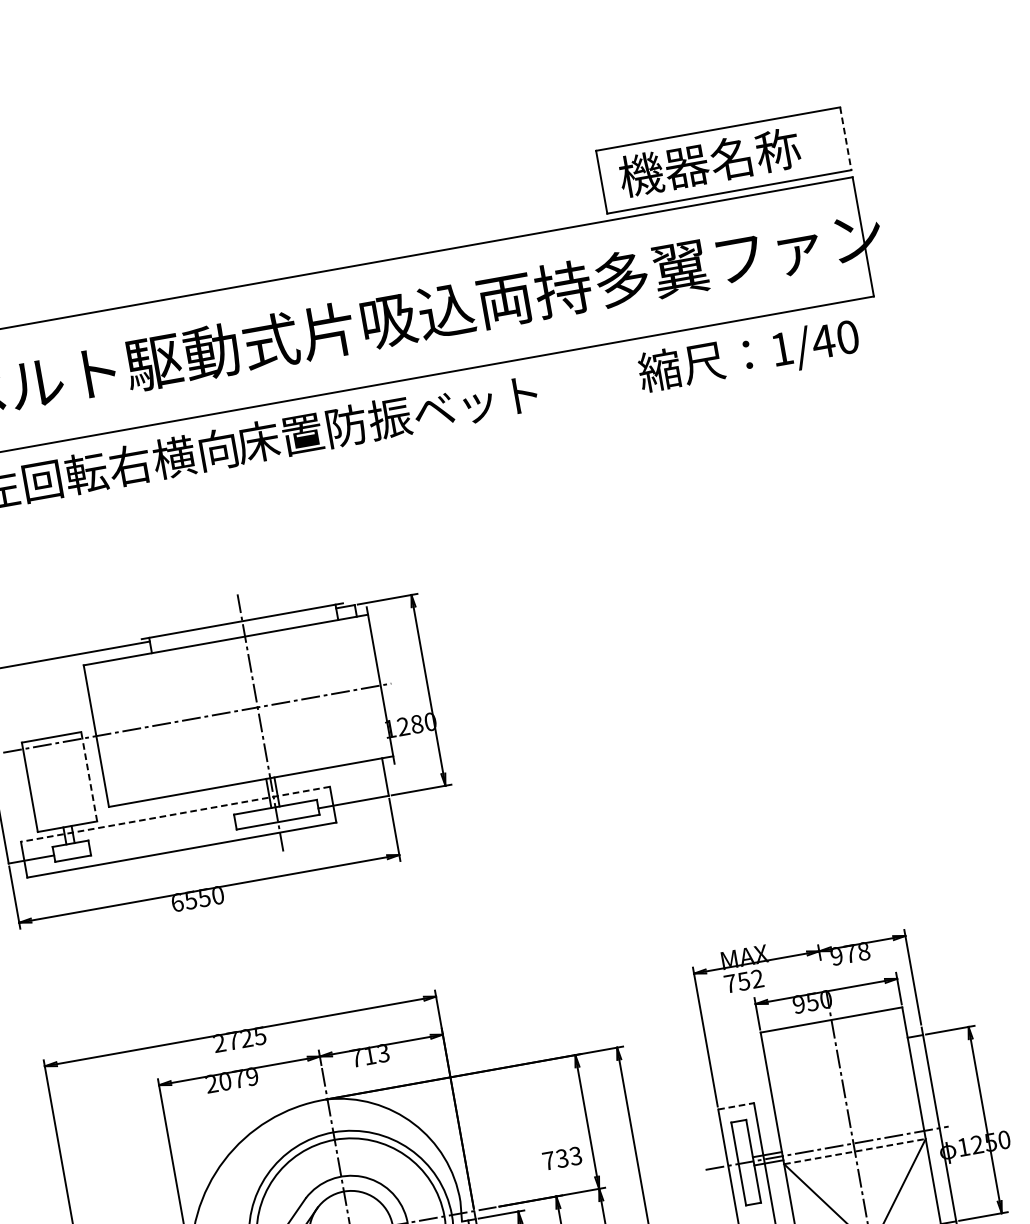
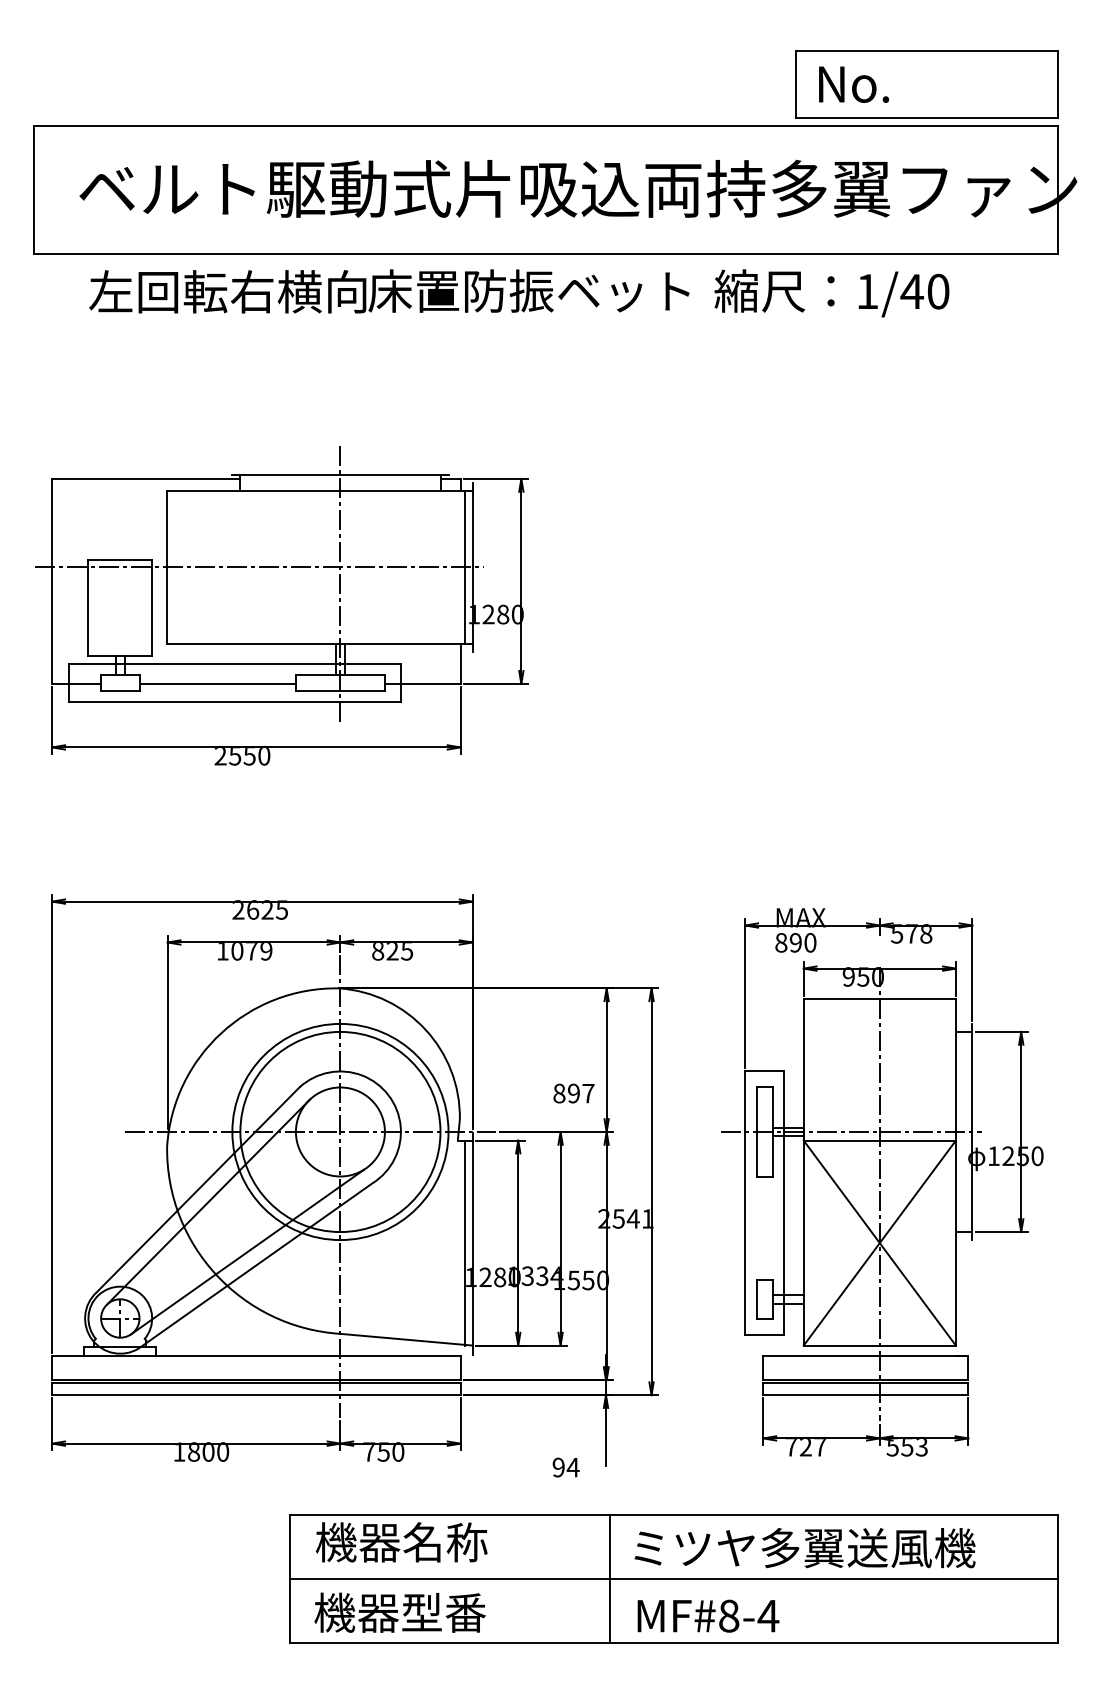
line: (846, 138) -> (1058, 84), dashed -> solid
text: (709, 162) -> (911, 83), 機器名称 -> No.
text: (748, 356) -> (831, 293), moved
line: (373, 686) -> (464, 567), added
line: (89, 776) -> (152, 608), dashed -> solid
line: (175, 814) -> (235, 663), dashed -> solid
line: (162, 835) -> (217, 683), added
text: (177, 902) -> (220, 755), 6550 -> 2550
text: (837, 955) -> (897, 933), 978 -> 578
text: (743, 981) -> (795, 942), 752 -> 890
text: (233, 1040) -> (253, 909), 2725 -> 2625
text: (369, 1056) -> (392, 951), 713 -> 825
text: (211, 1084) -> (222, 951), 2079 -> 1079
line: (737, 1106) -> (765, 1071), dashed -> solid
line: (855, 1151) -> (880, 1140), dashed -> solid
text: (561, 1158) -> (573, 1093), 733 -> 897

